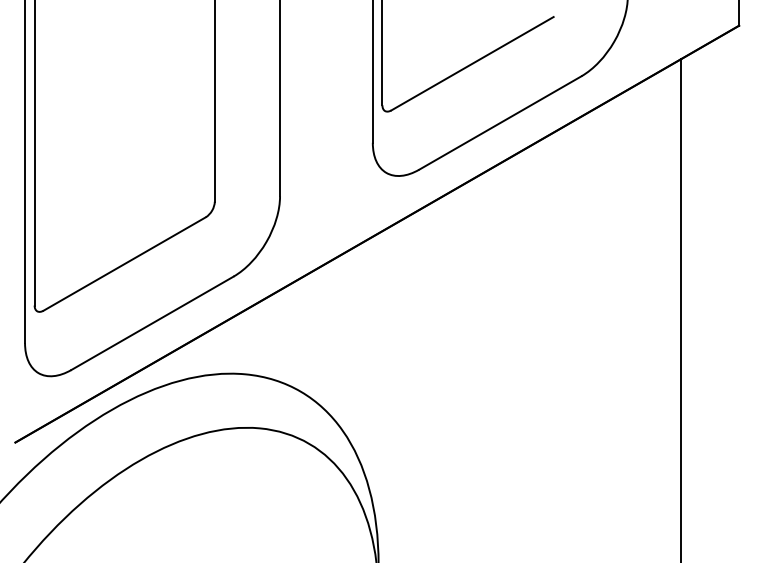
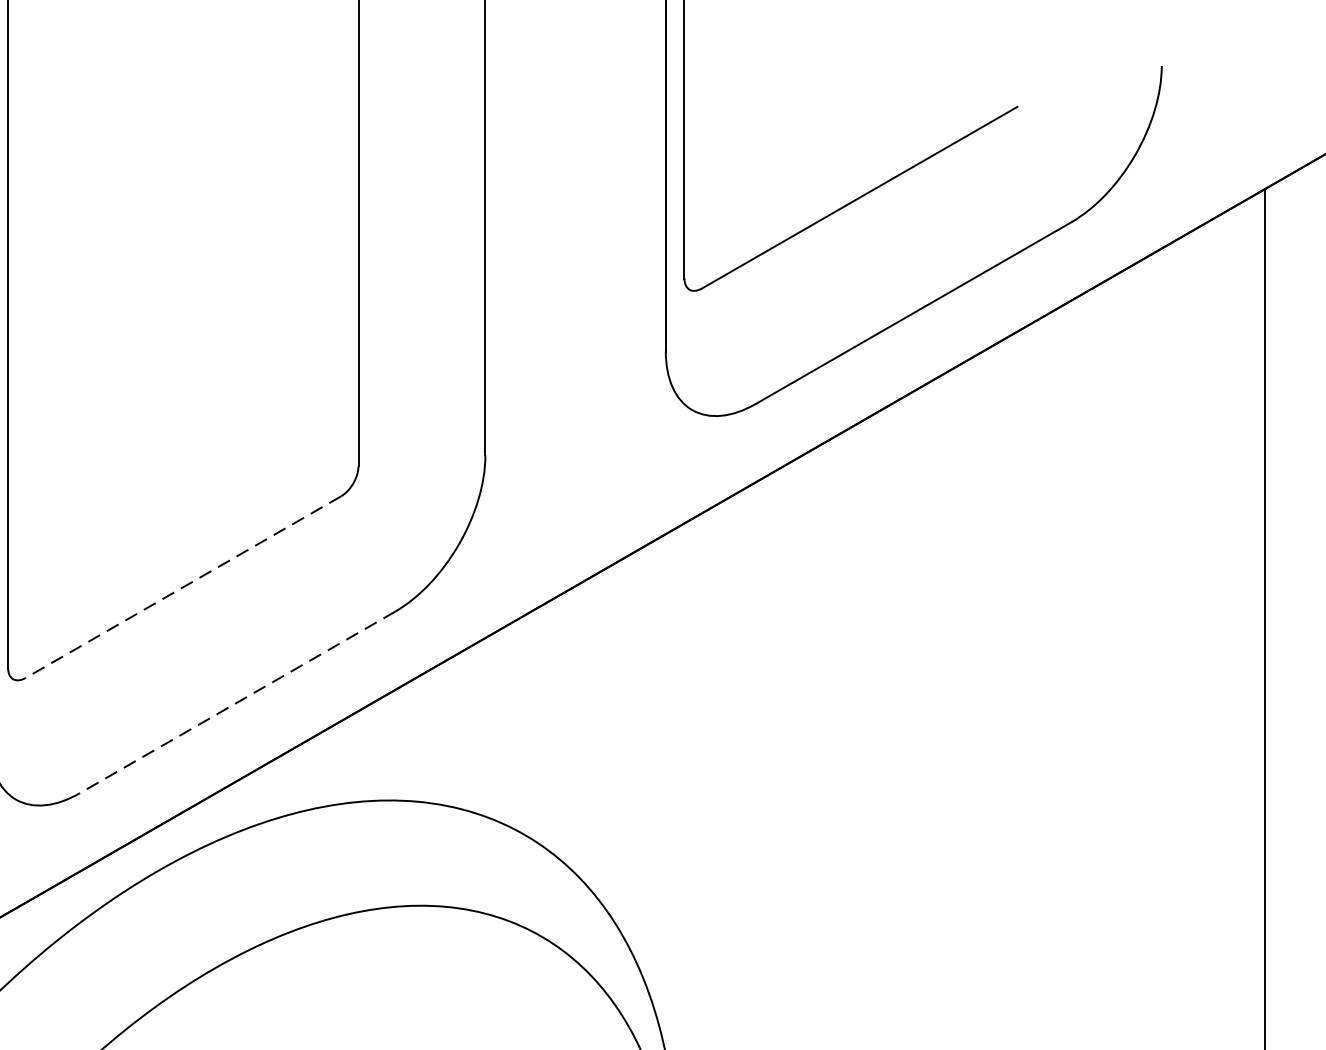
line: (124, 264) -> (182, 588), solid -> dashed
line: (152, 323) -> (237, 702), solid -> dashed

